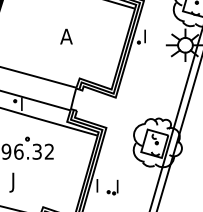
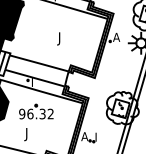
text: (148, 35) -> (116, 36), I -> A
text: (65, 38) -> (61, 38), A -> J
text: (100, 185) -> (84, 136), I -> A

